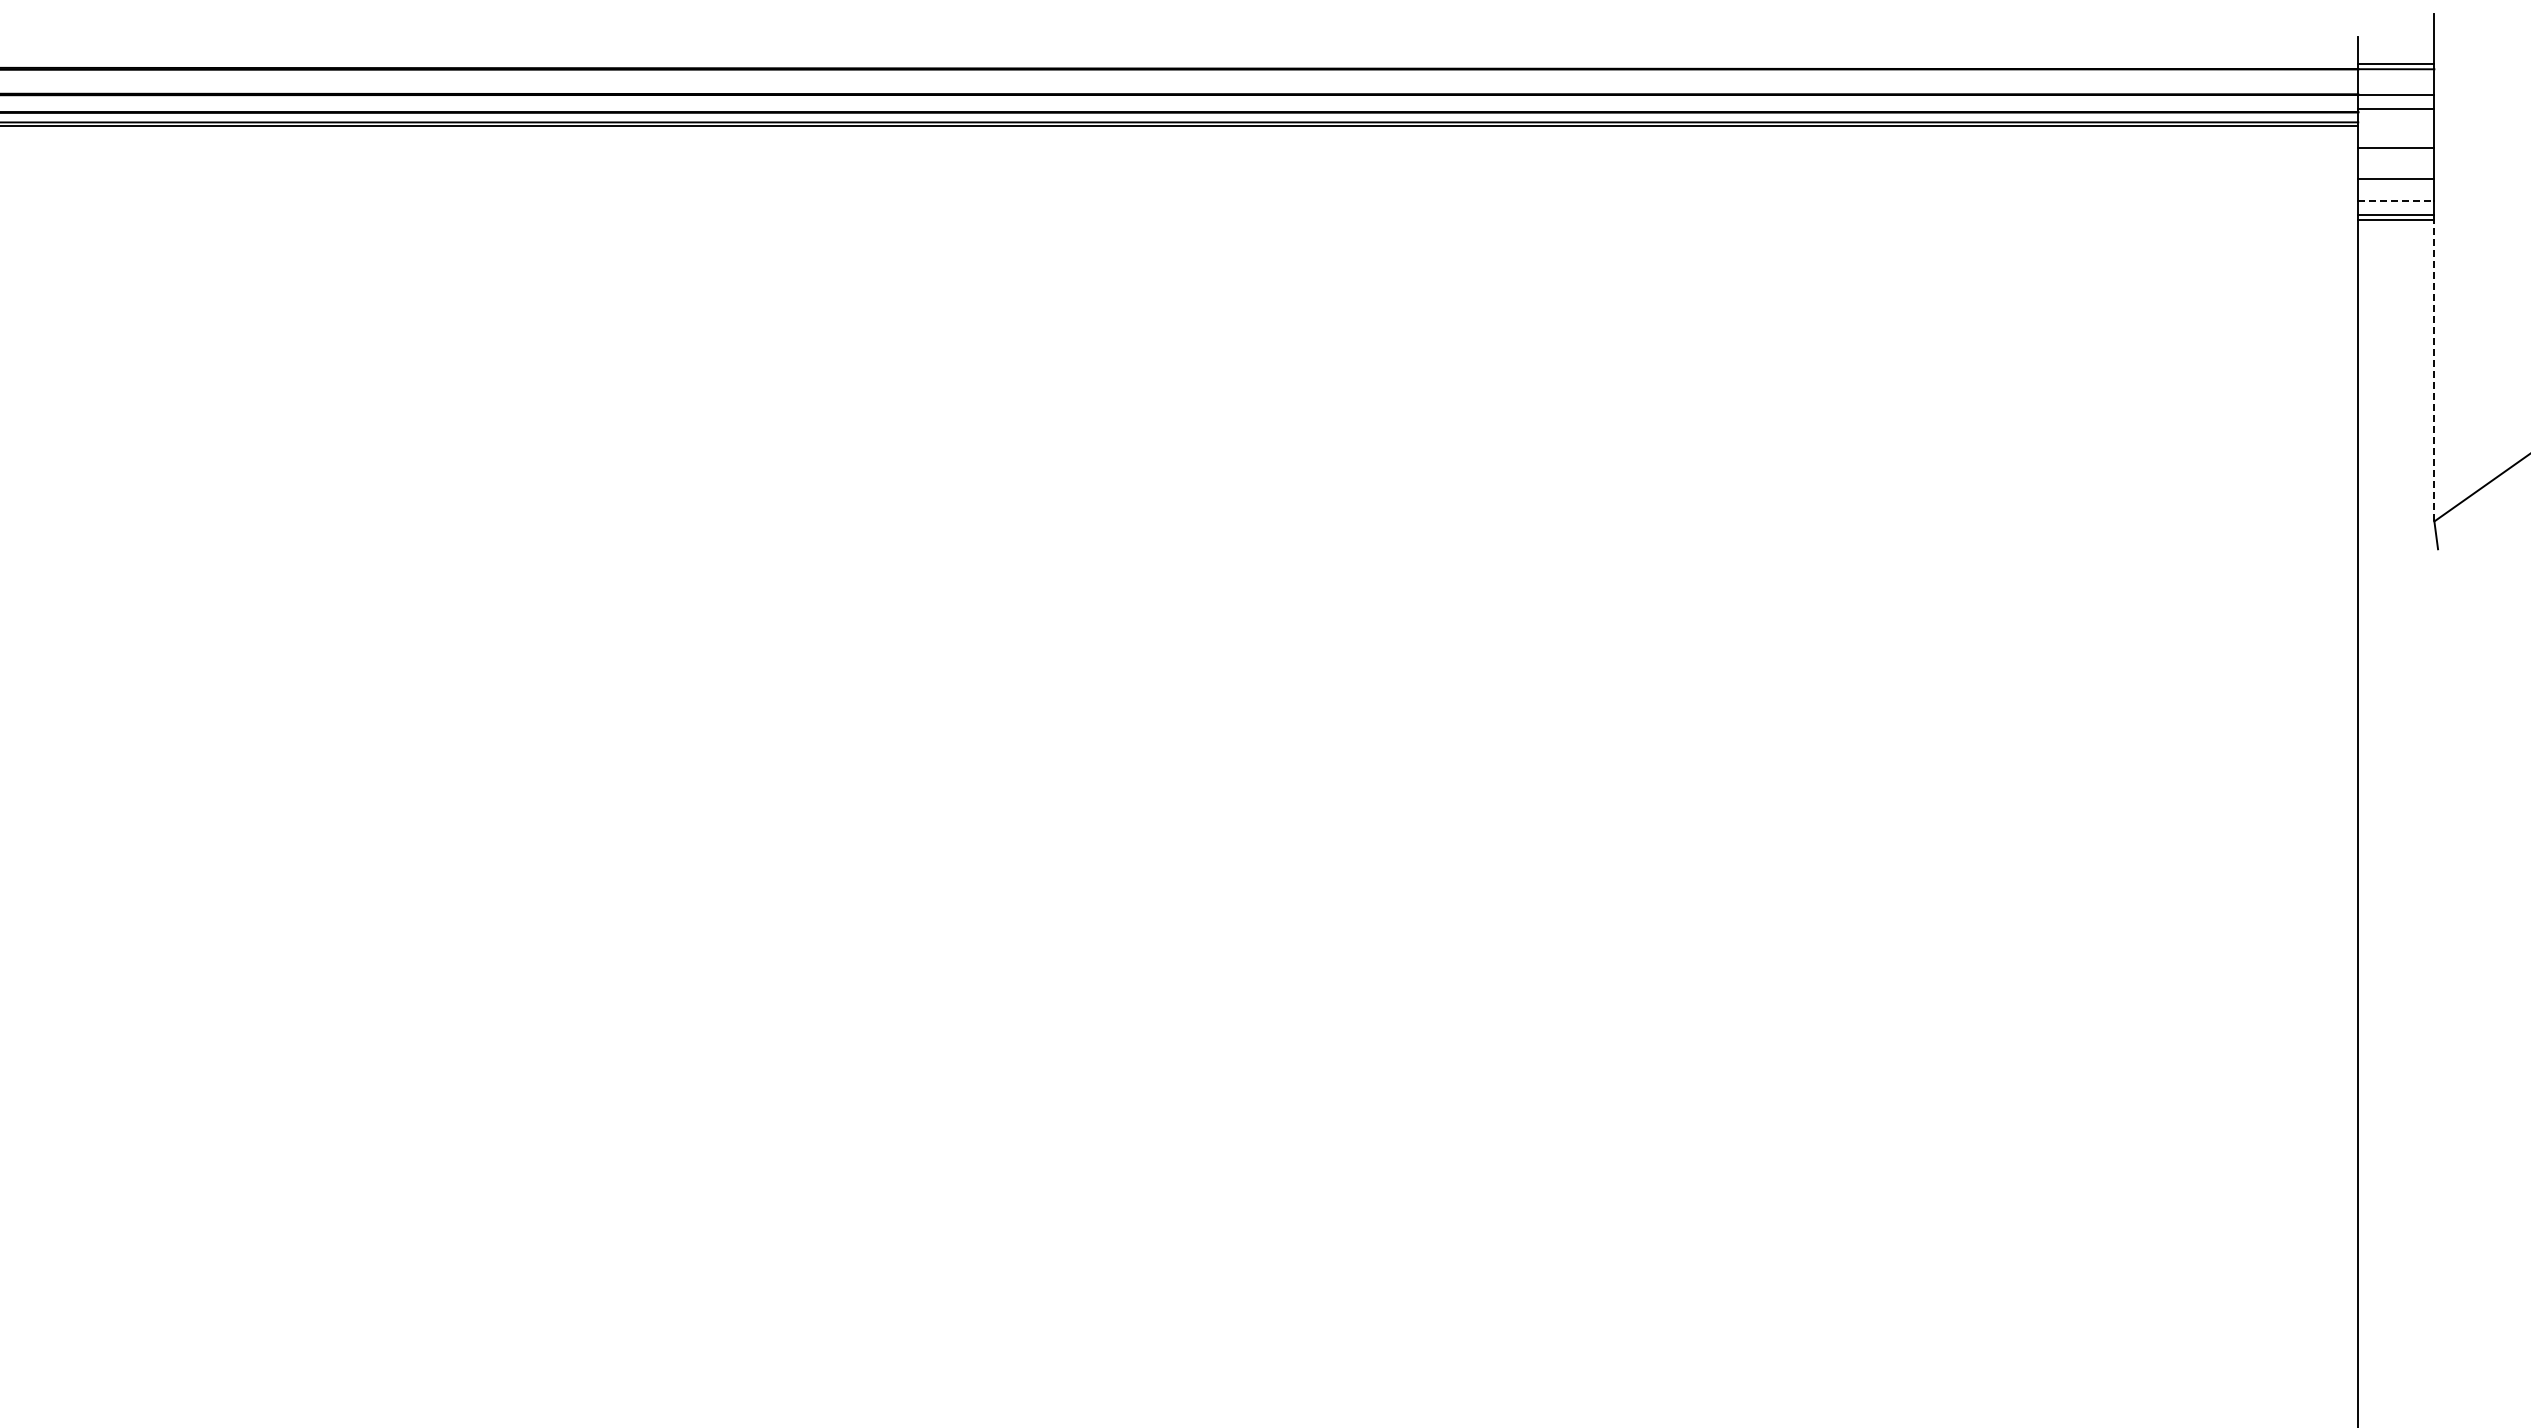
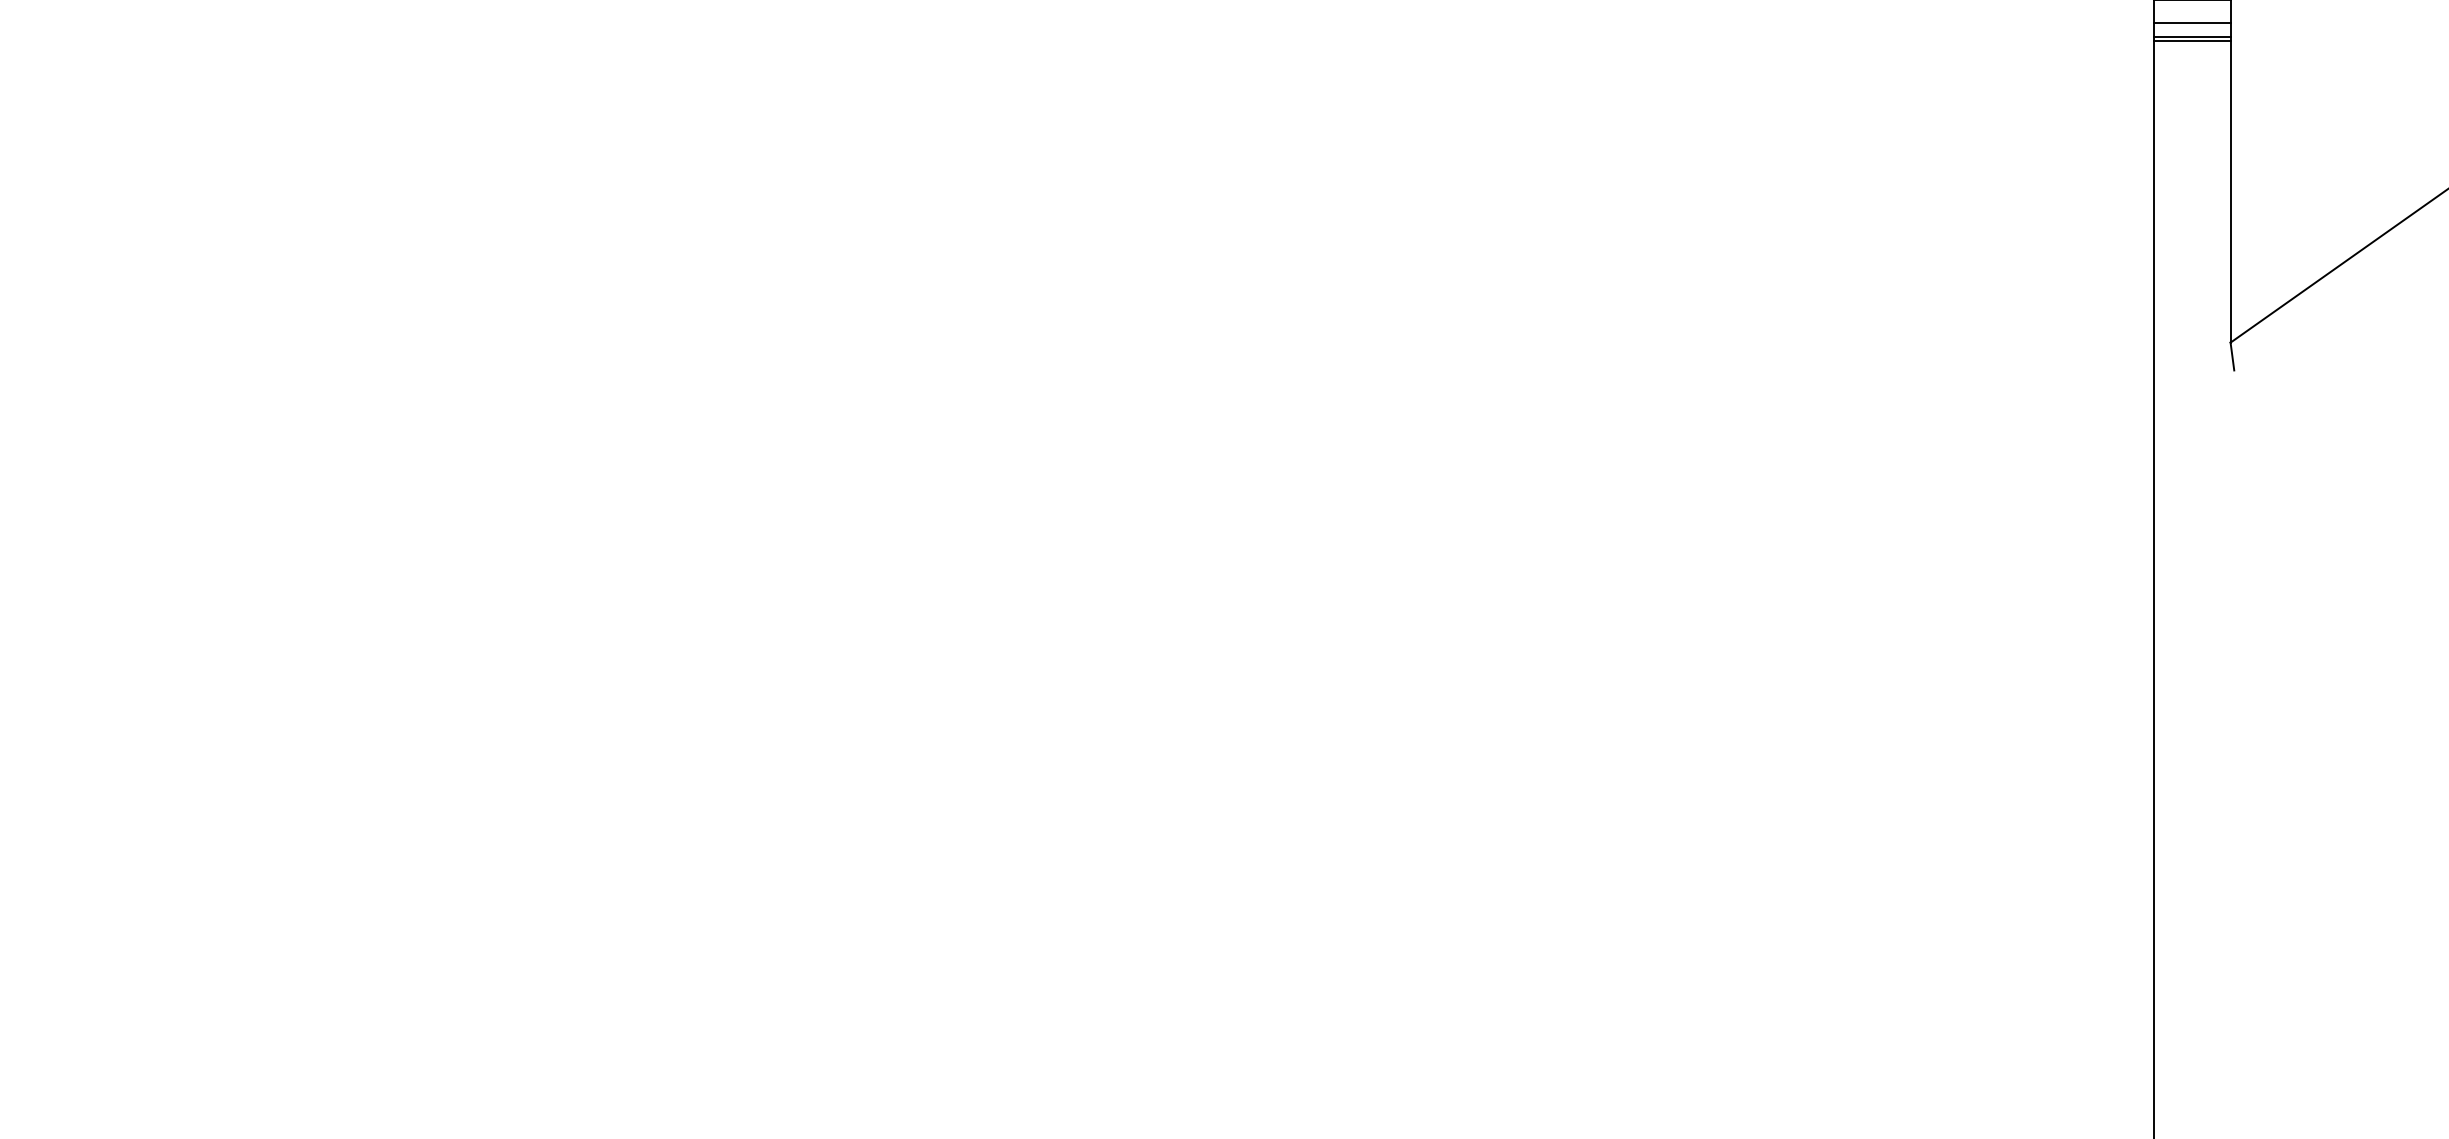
line: (2396, 201) -> (2192, 22), dashed -> solid
line: (2434, 370) -> (2230, 191), dashed -> solid

